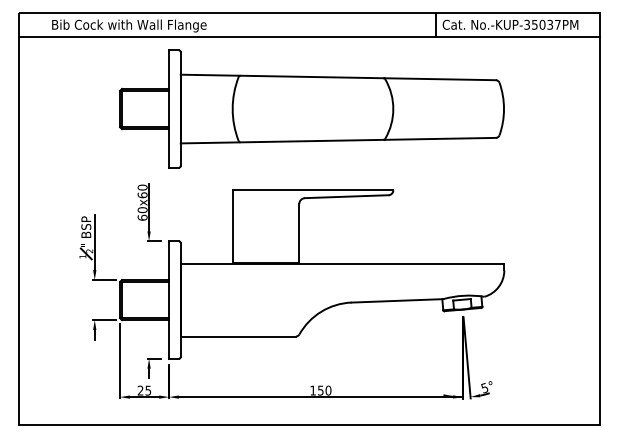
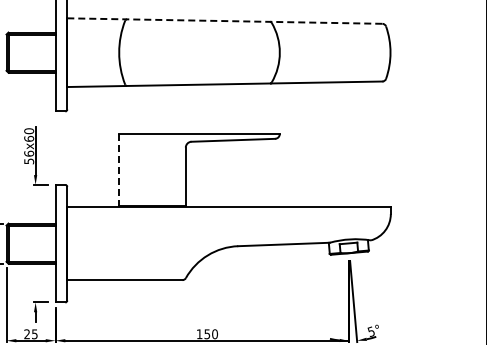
line: (338, 77) -> (225, 21), solid -> dashed
text: (142, 213) -> (29, 157), 60x60 -> 56x60
line: (232, 226) -> (119, 170), solid -> dashed

